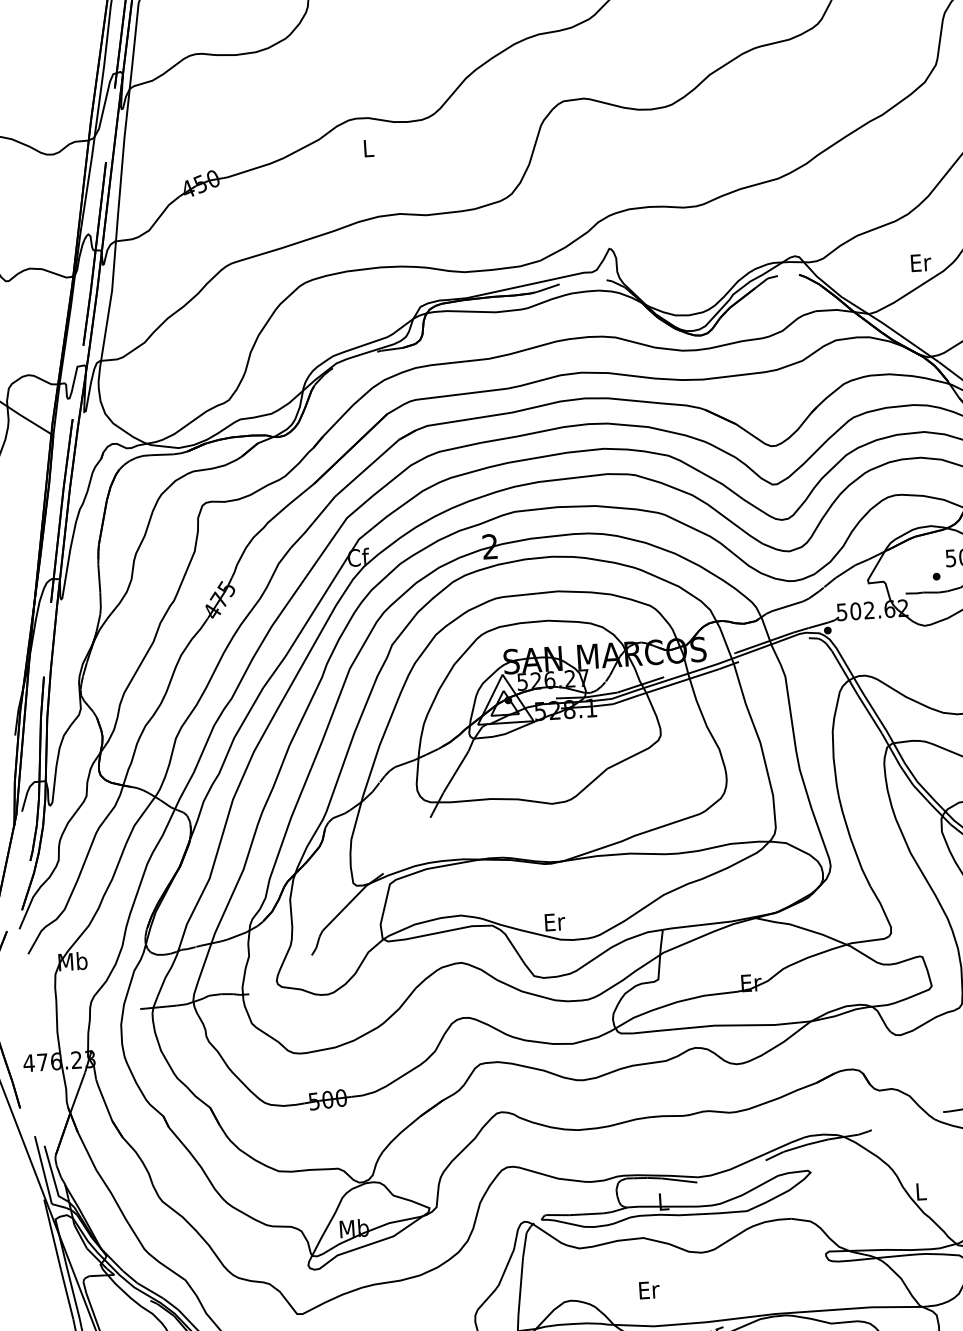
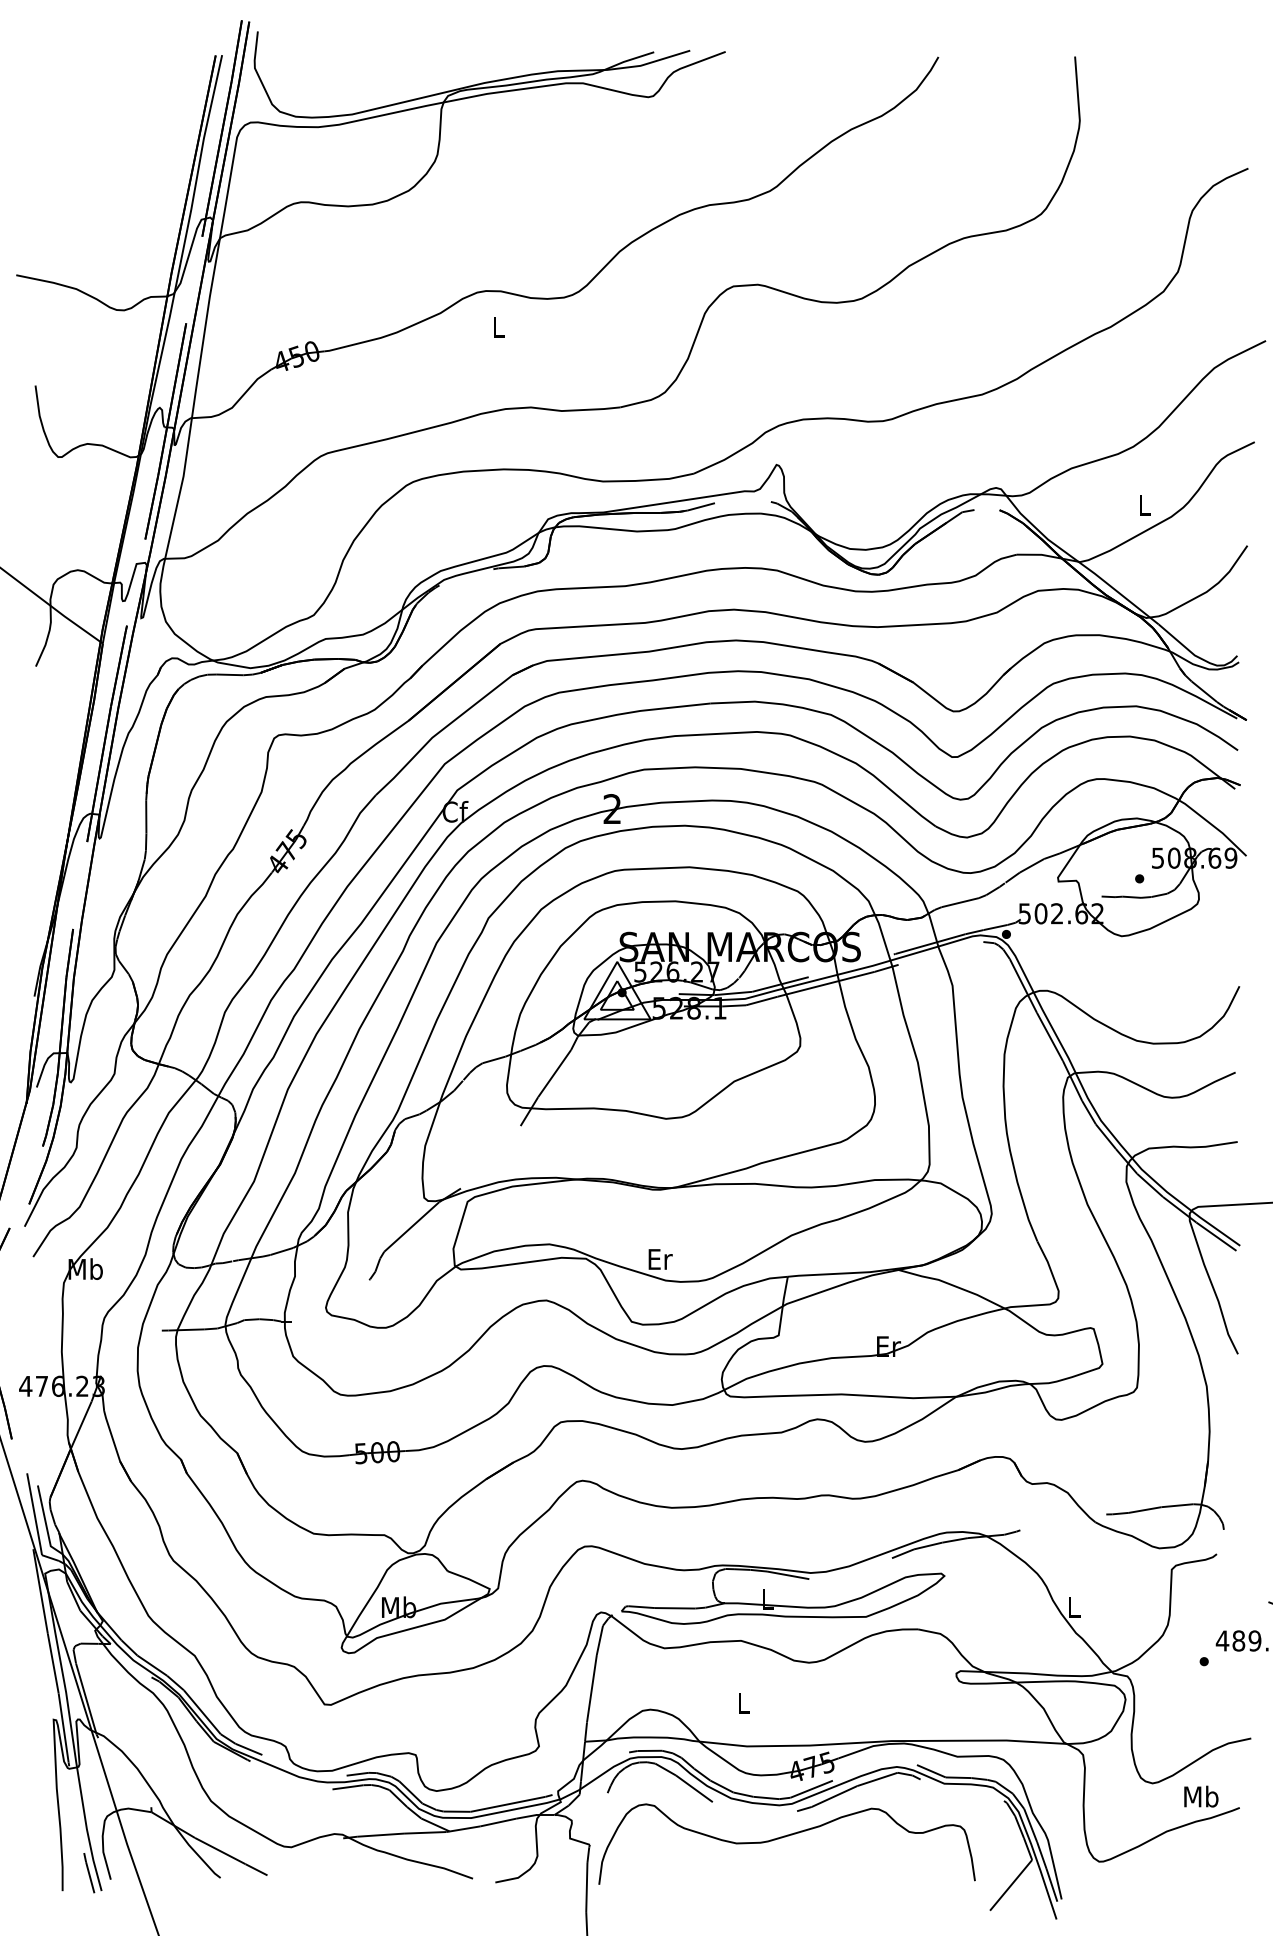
text: (921, 262) -> (1145, 505), Er -> L
text: (649, 1289) -> (744, 1702), Er -> L

